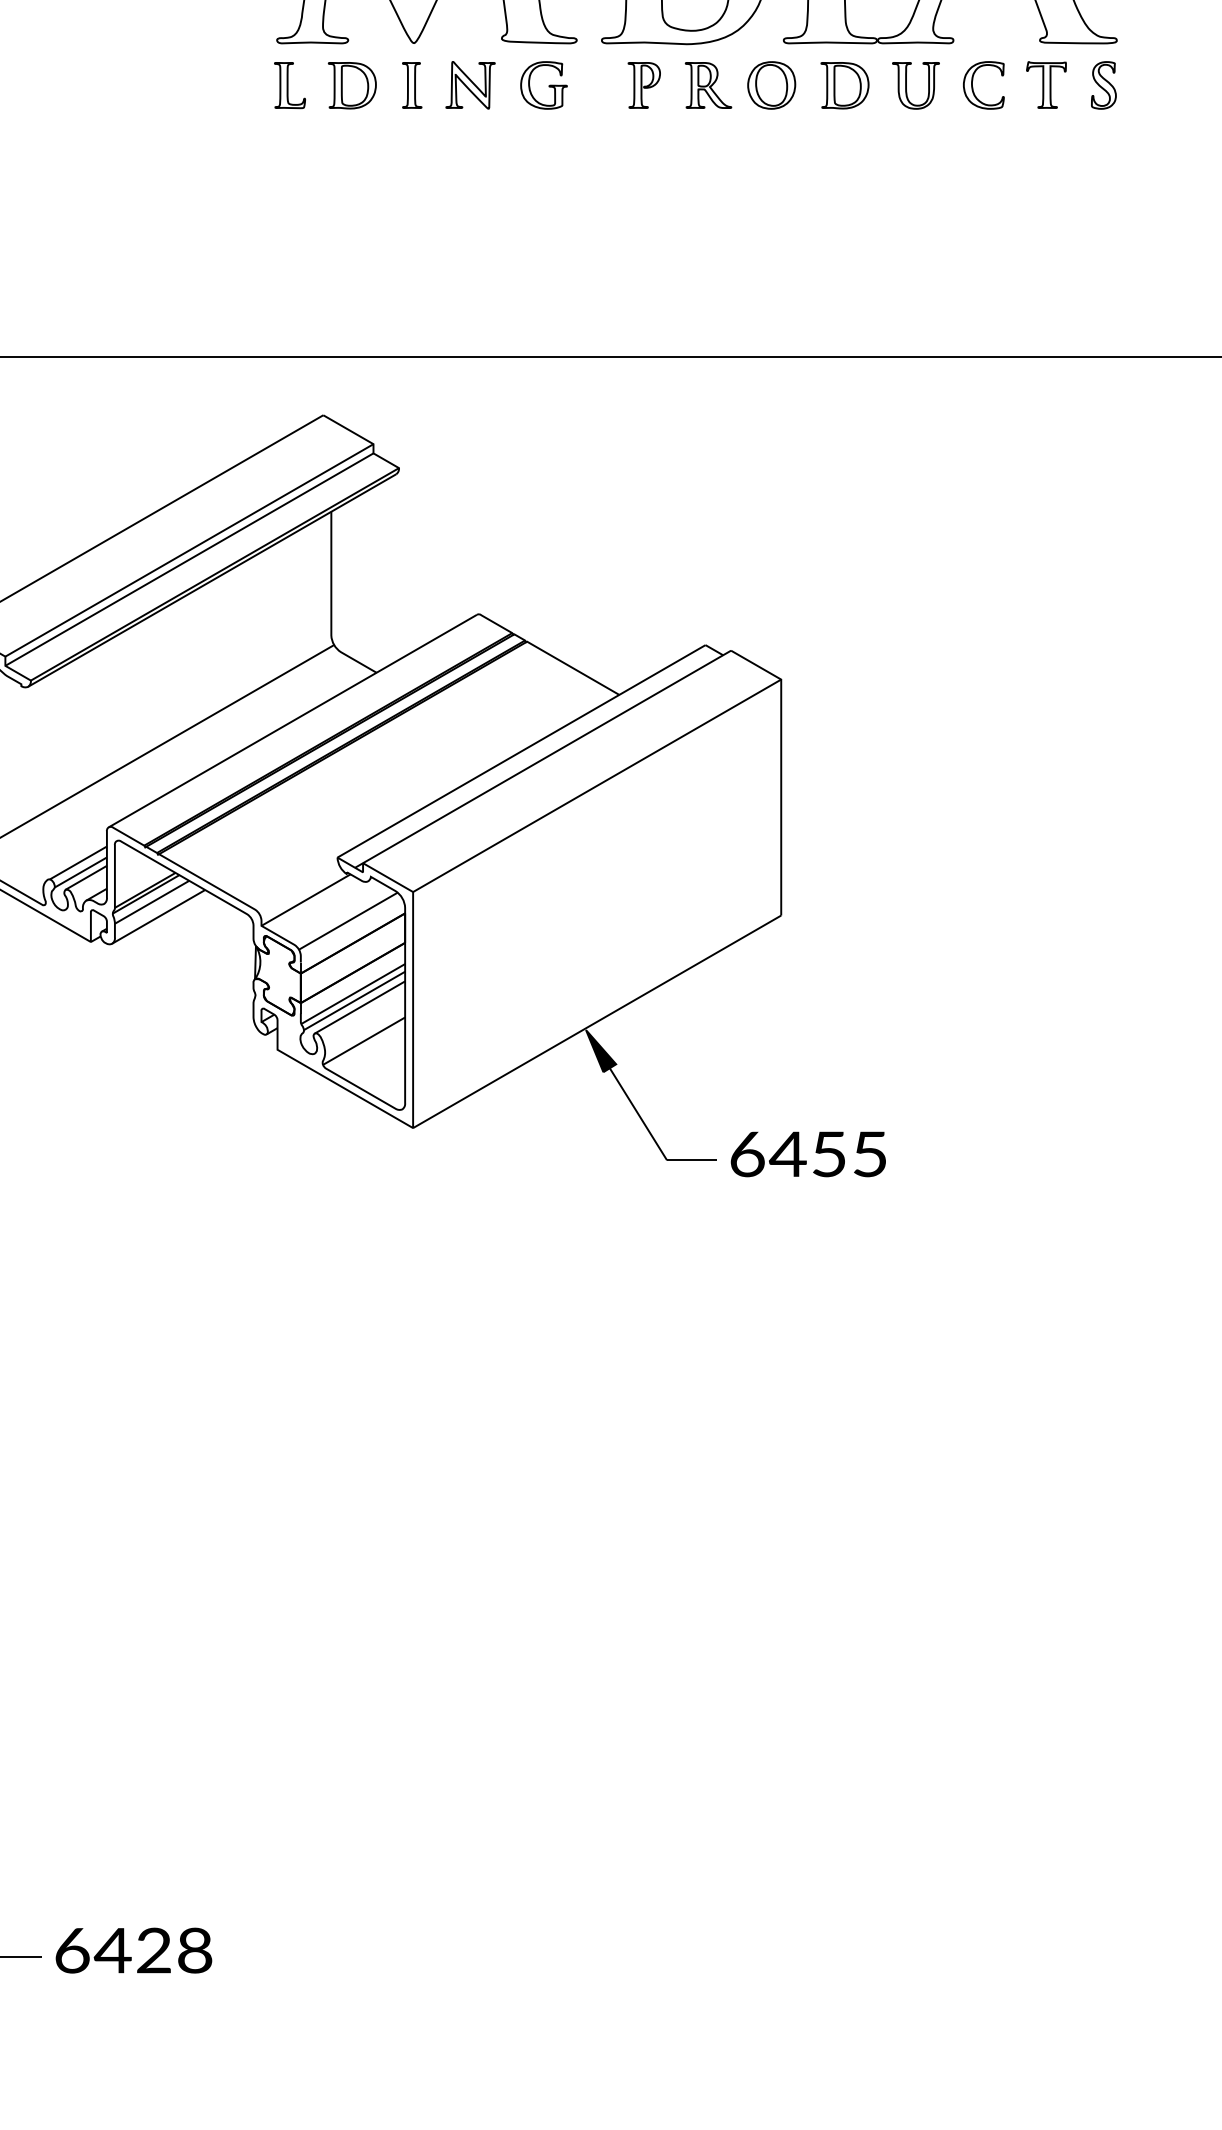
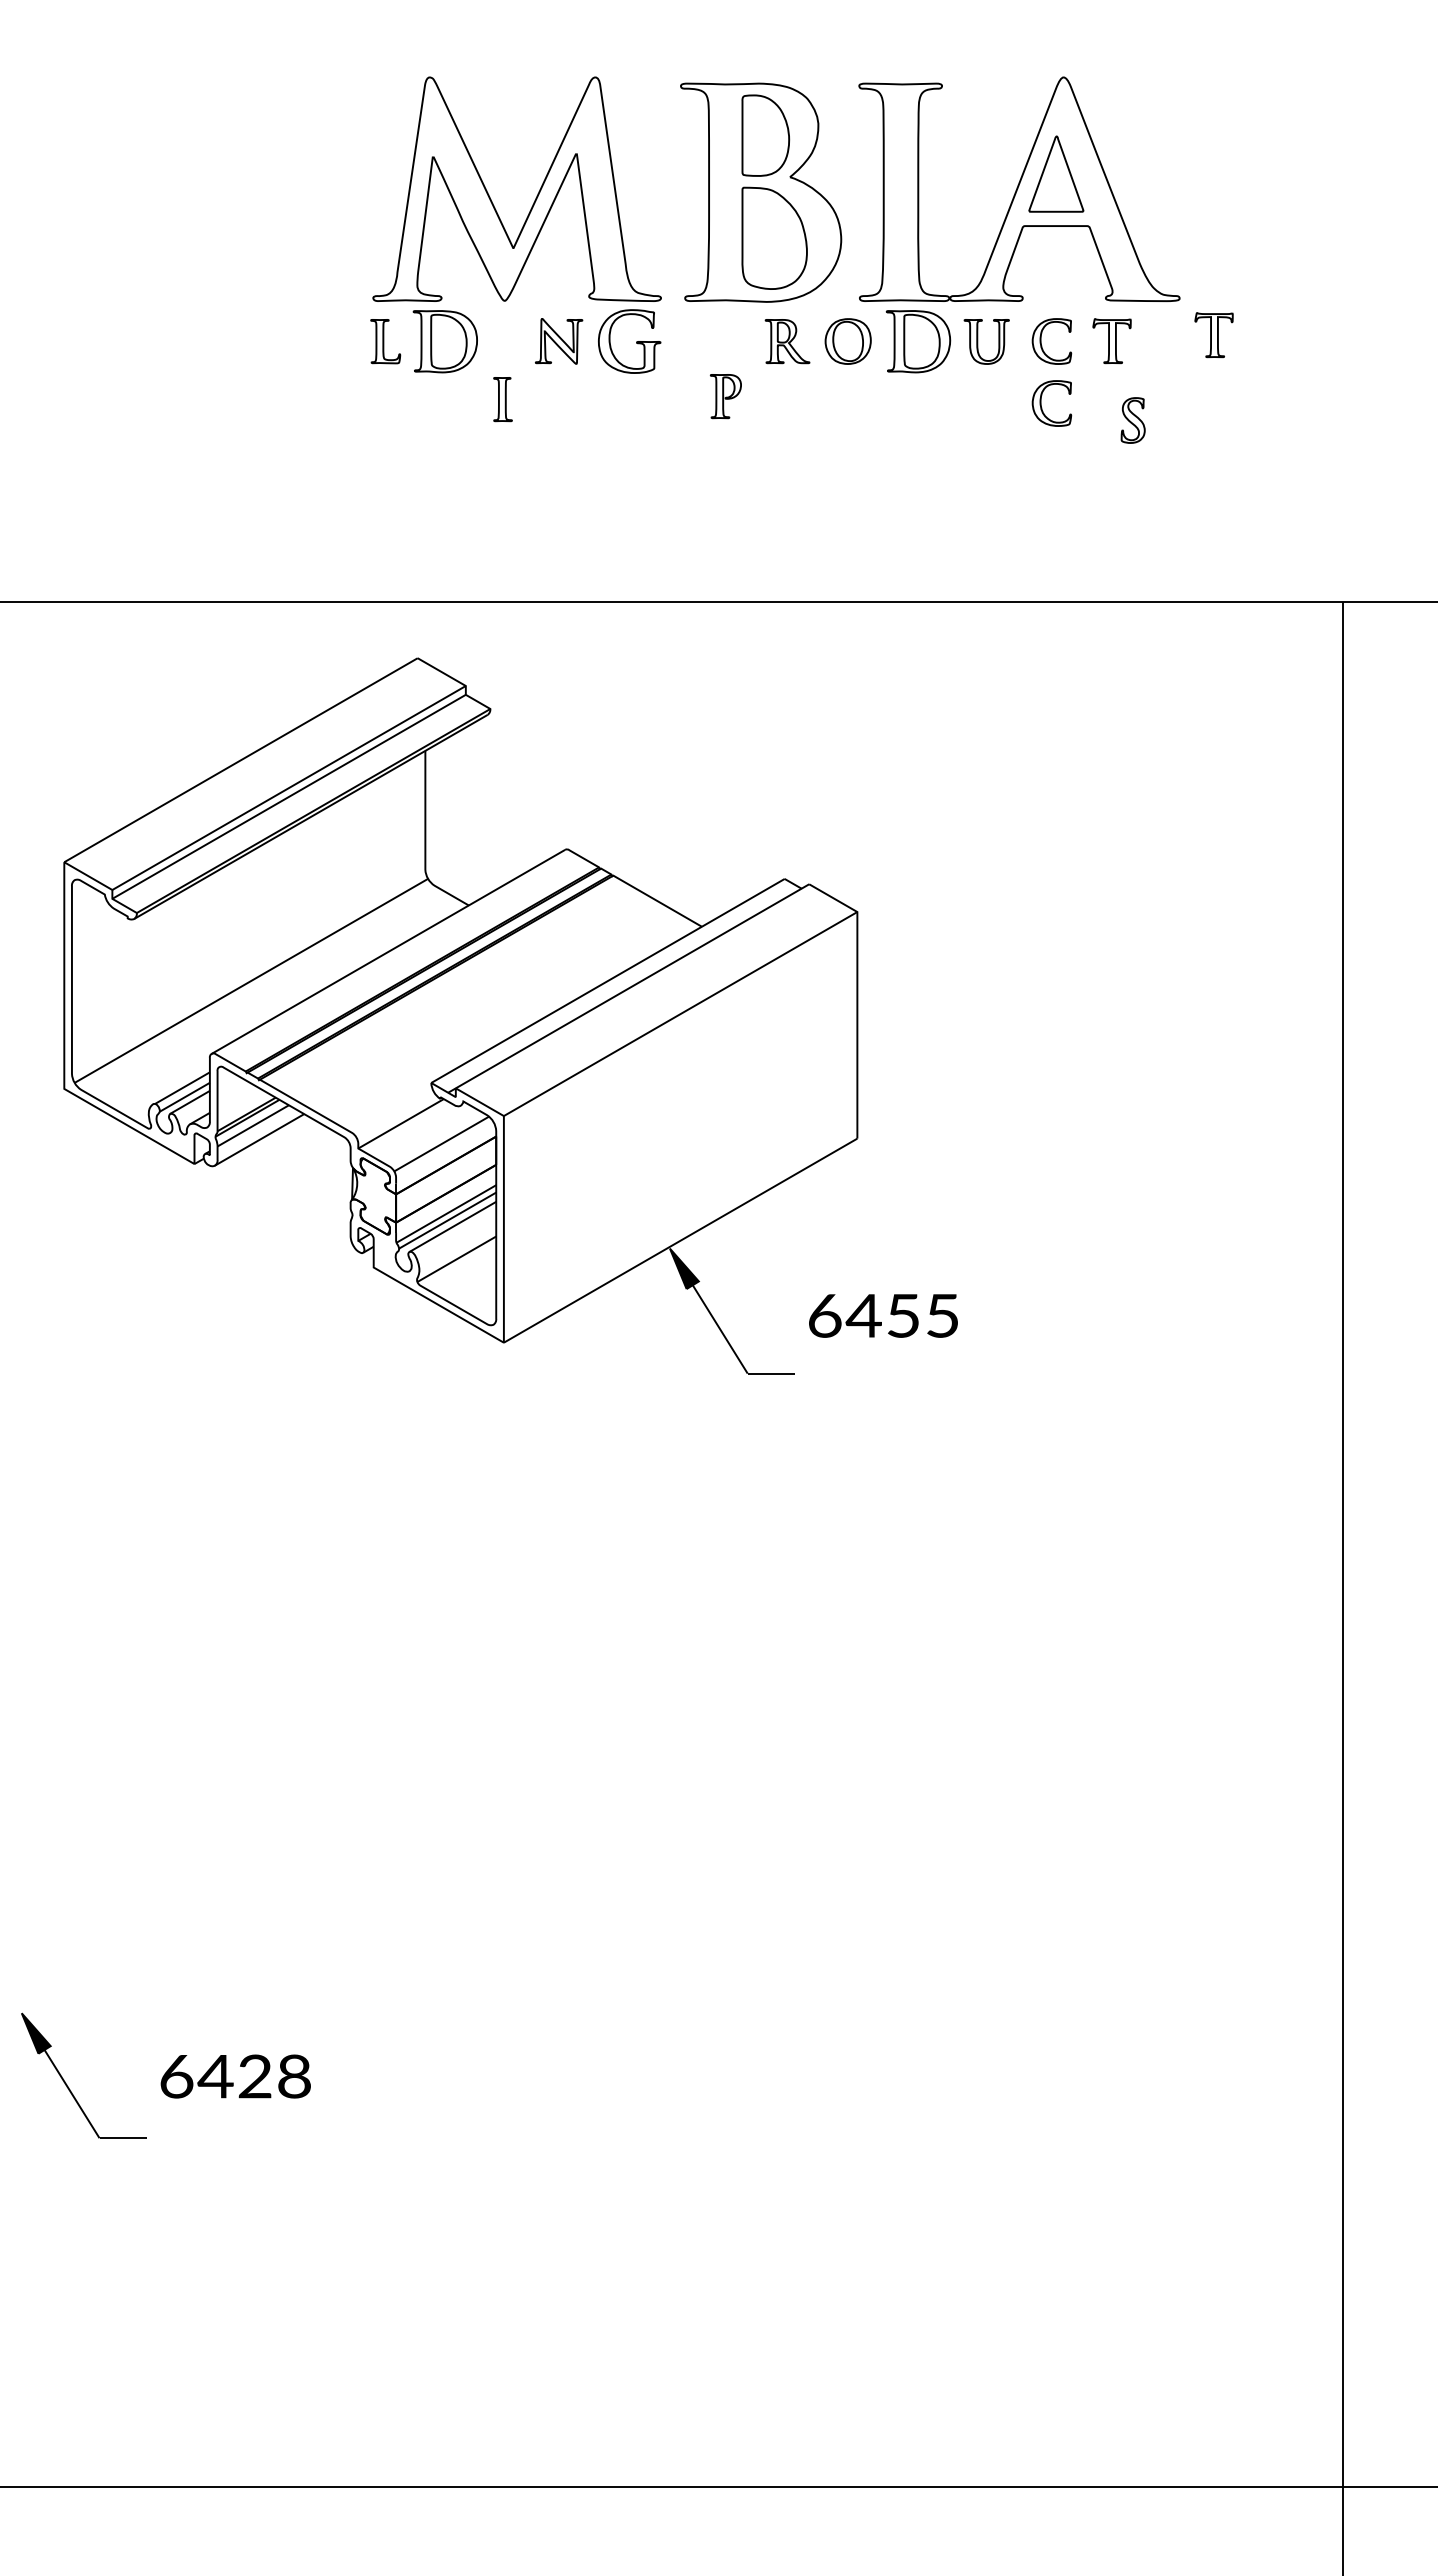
part: (1152, 79) -> (1213, 335), added
part: (352, 85) -> (445, 341), size x1.4
part: (411, 85) -> (502, 399), moved
part: (543, 85) -> (629, 341), size x1.4
part: (643, 85) -> (725, 396), moved
part: (844, 85) -> (918, 341), size x1.4
part: (1103, 85) -> (1132, 420), moved
part: (974, 154) -> (1042, 407), added
text: (808, 1153) -> (883, 1315), moved
text: (133, 1950) -> (235, 2076), moved

